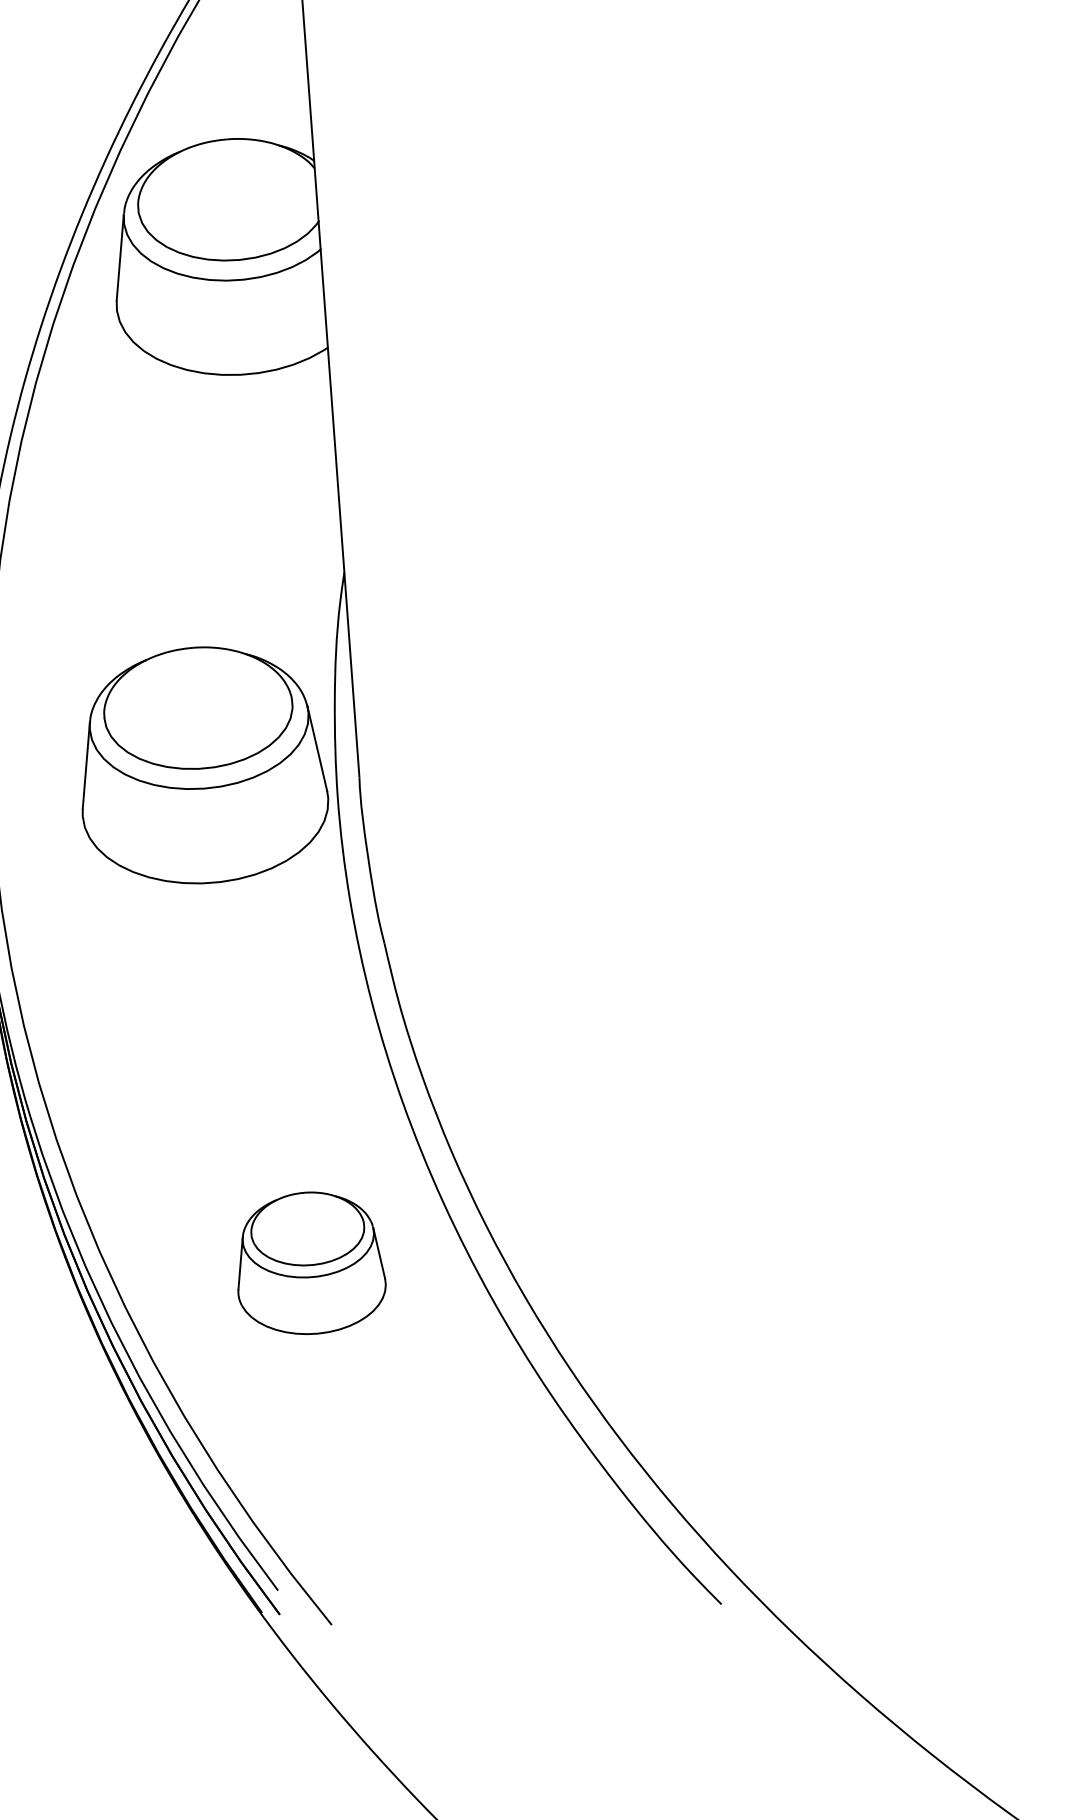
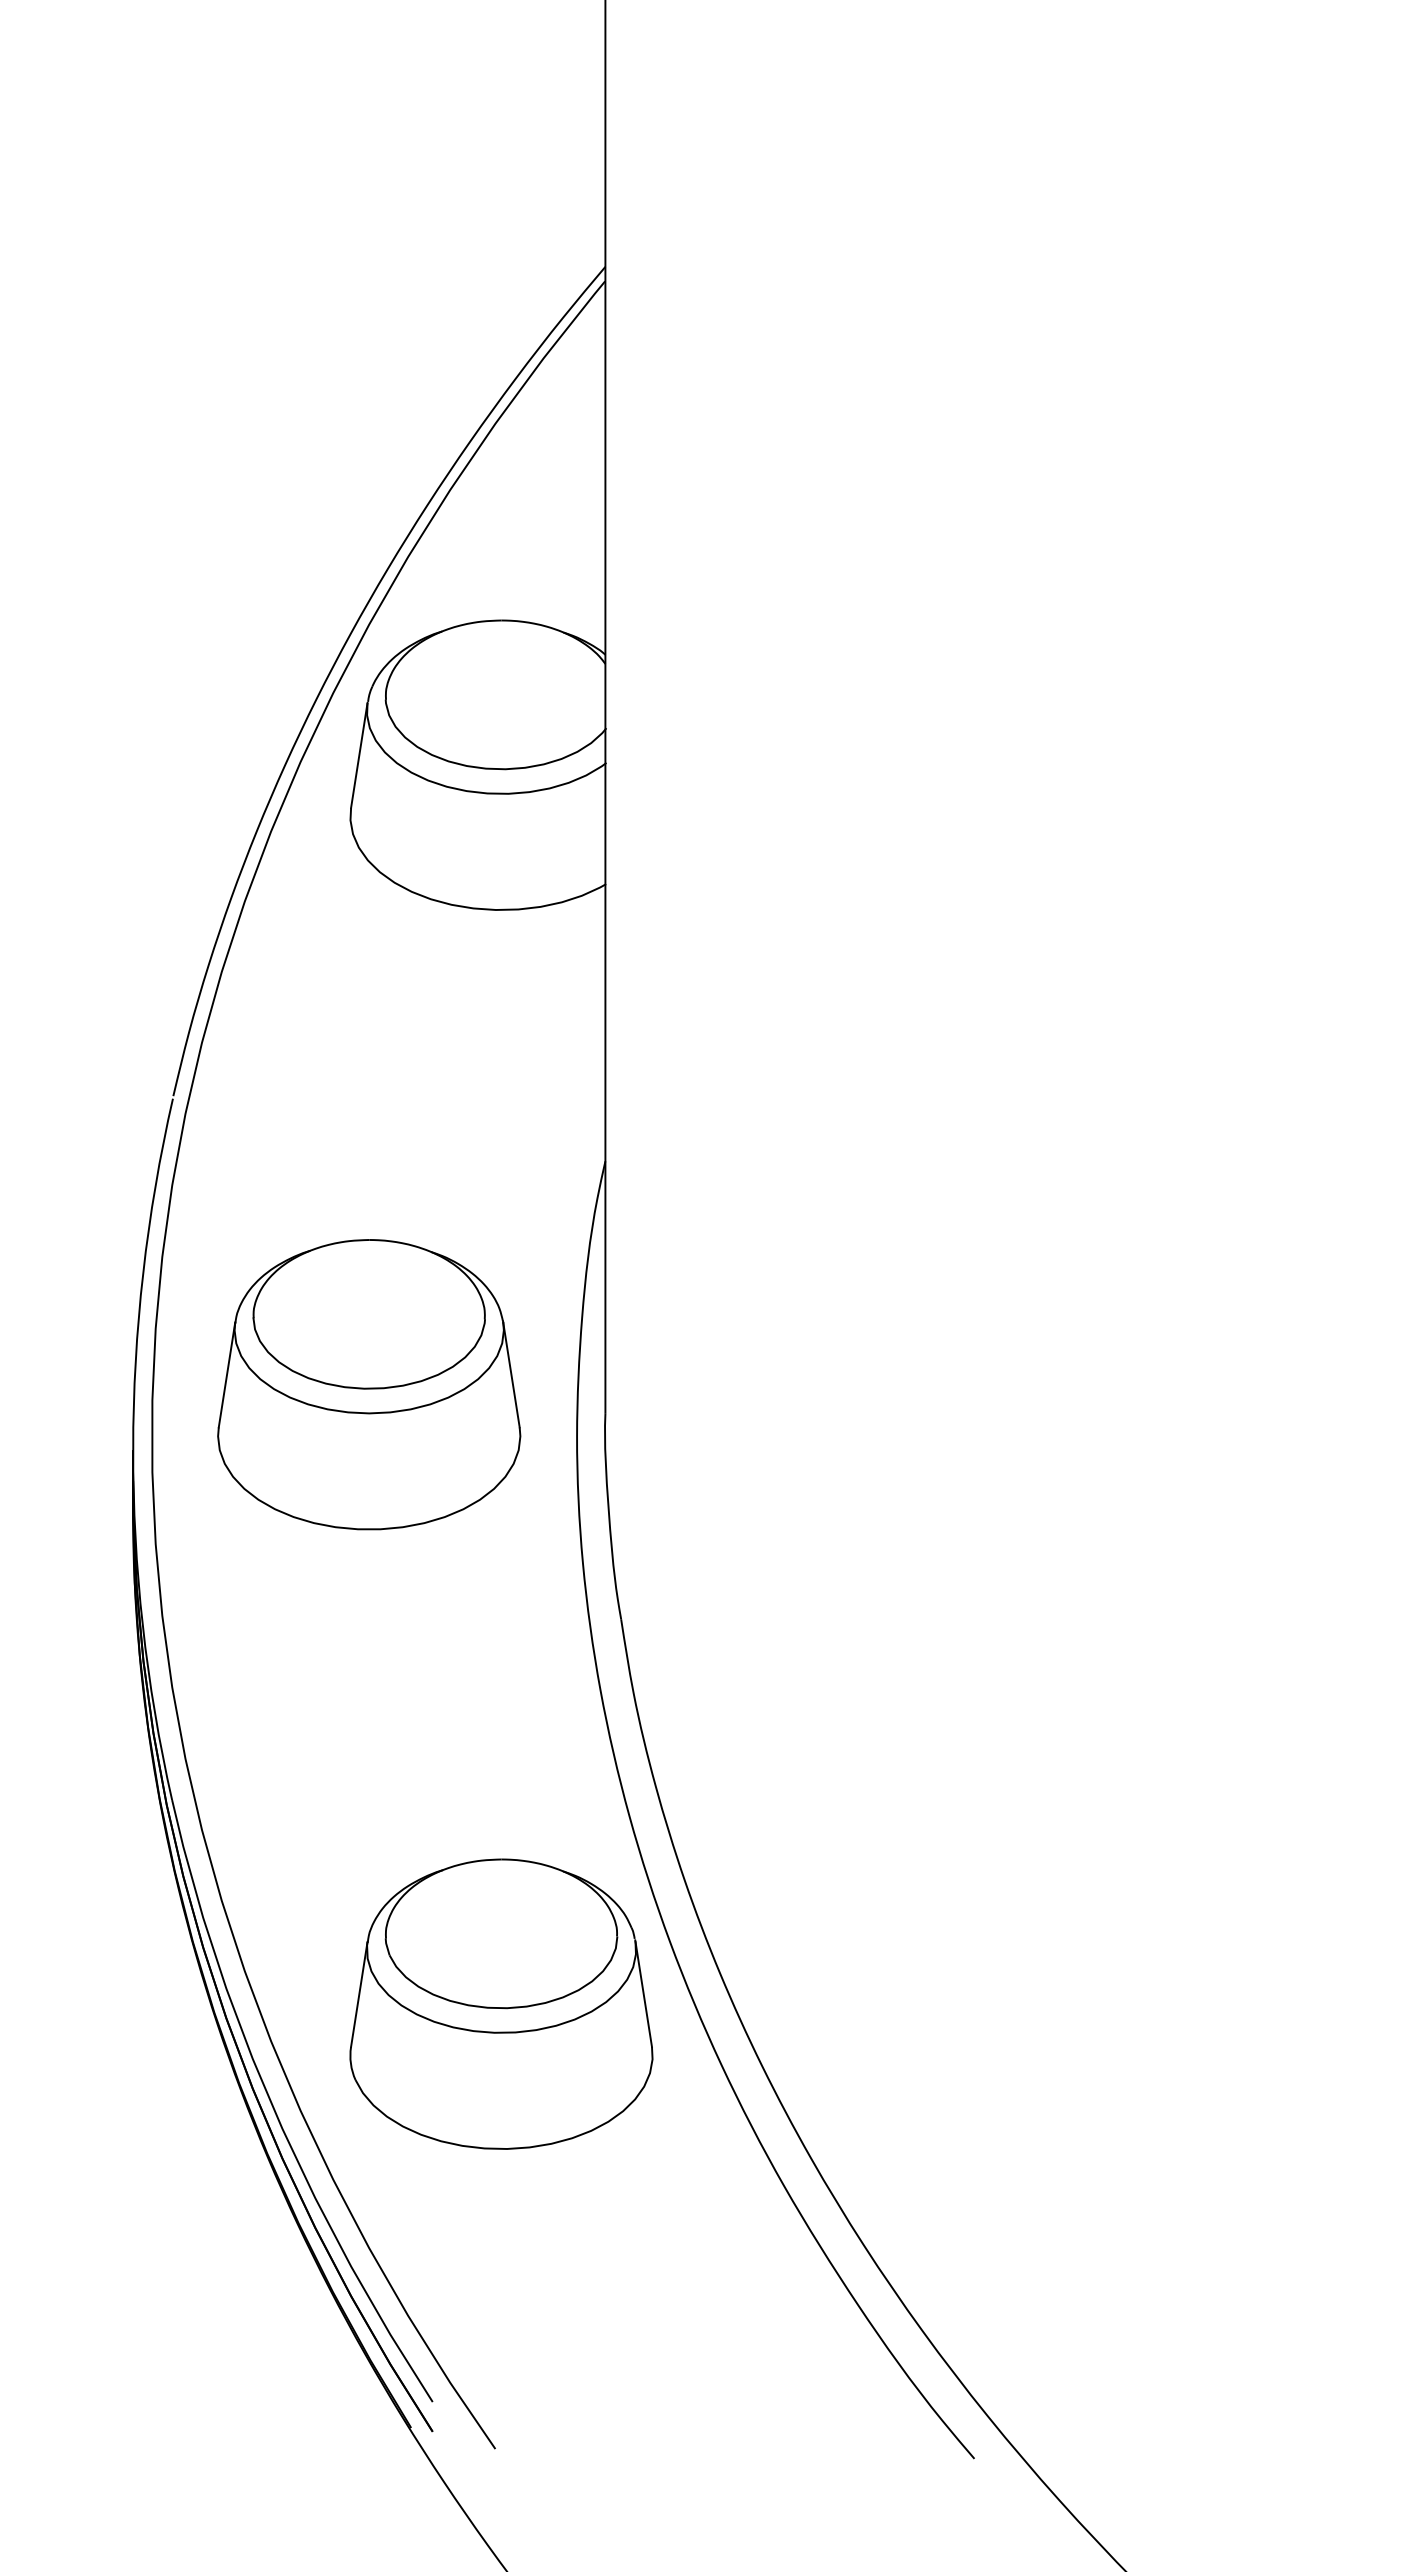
part: (202, 765) -> (369, 1384), moved
part: (310, 1262) -> (501, 2003), size x1.67

